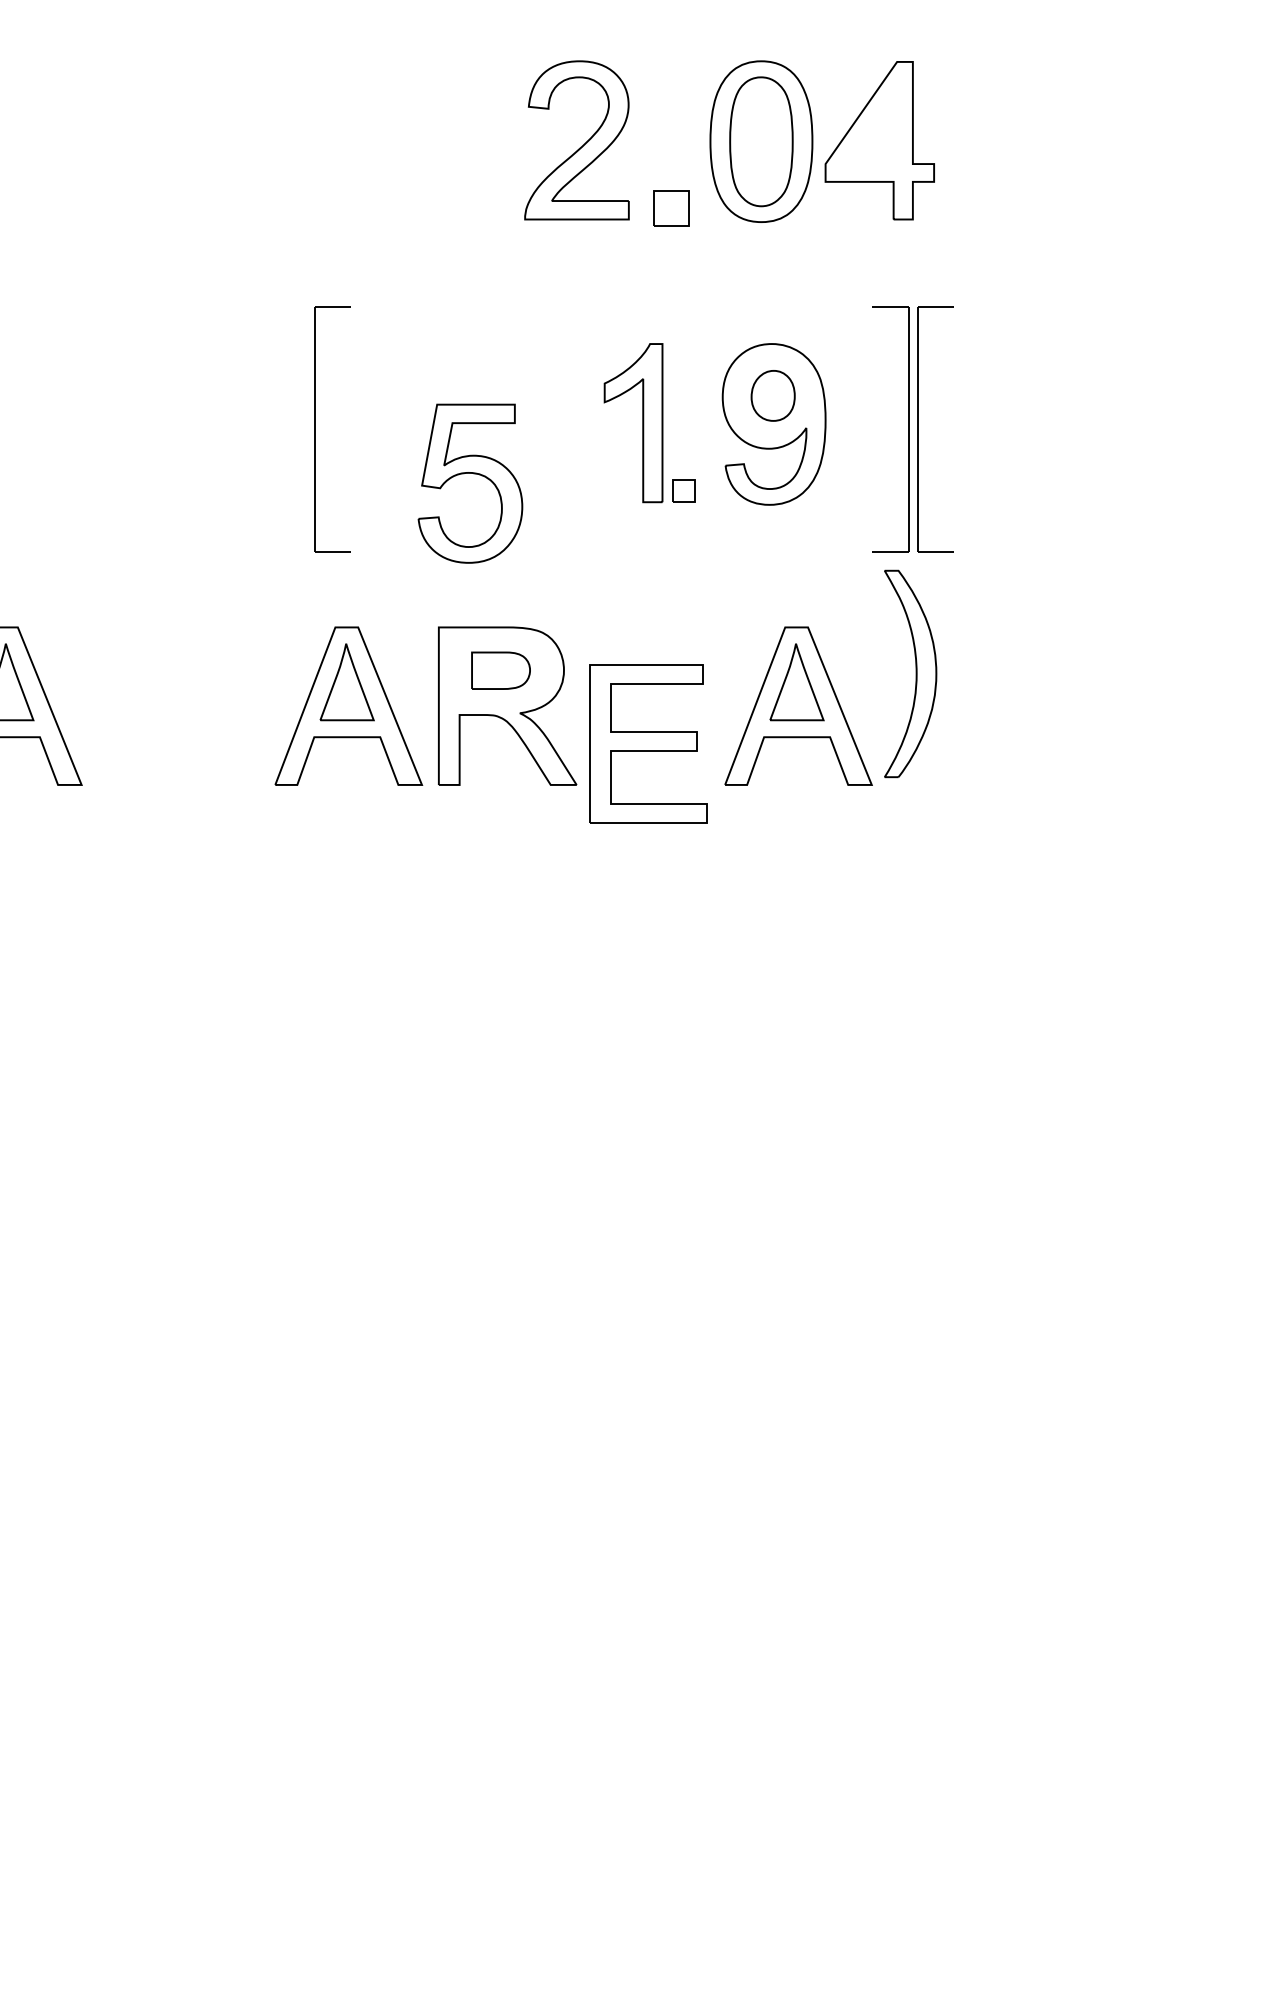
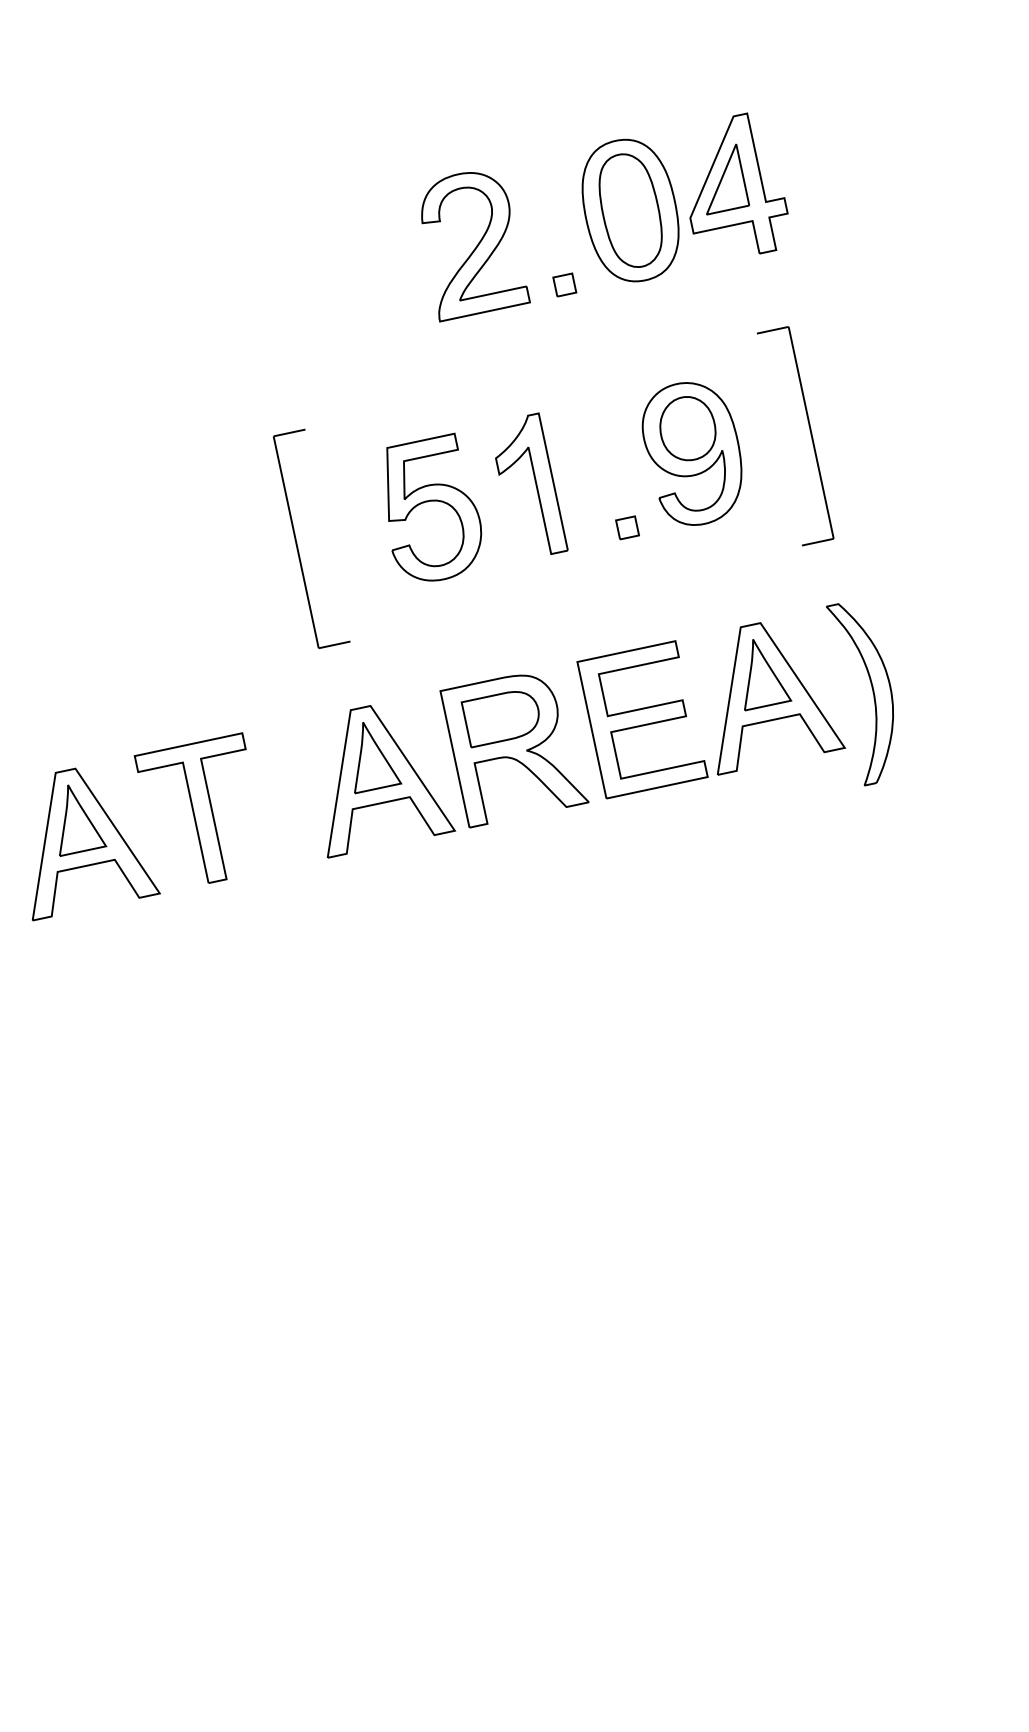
part: (869, 128) -> (721, 179), added
part: (670, 207) -> (563, 284), size x0.62
part: (772, 395) -> (686, 428), size x1.43
part: (642, 423) -> (536, 486), moved
part: (918, 429) -> (819, 431), removed
part: (473, 474) -> (431, 501), moved
part: (500, 670) -> (501, 717), size x1.43
part: (910, 673) -> (867, 690), moved
part: (147, 705) -> (202, 812), added
part: (648, 743) -> (642, 718), moved

